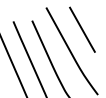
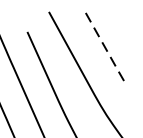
line: (82, 30) -> (104, 47), solid -> dashed

